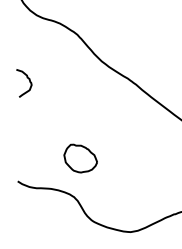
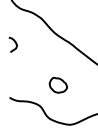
part: (78, 158) -> (57, 85), moved

